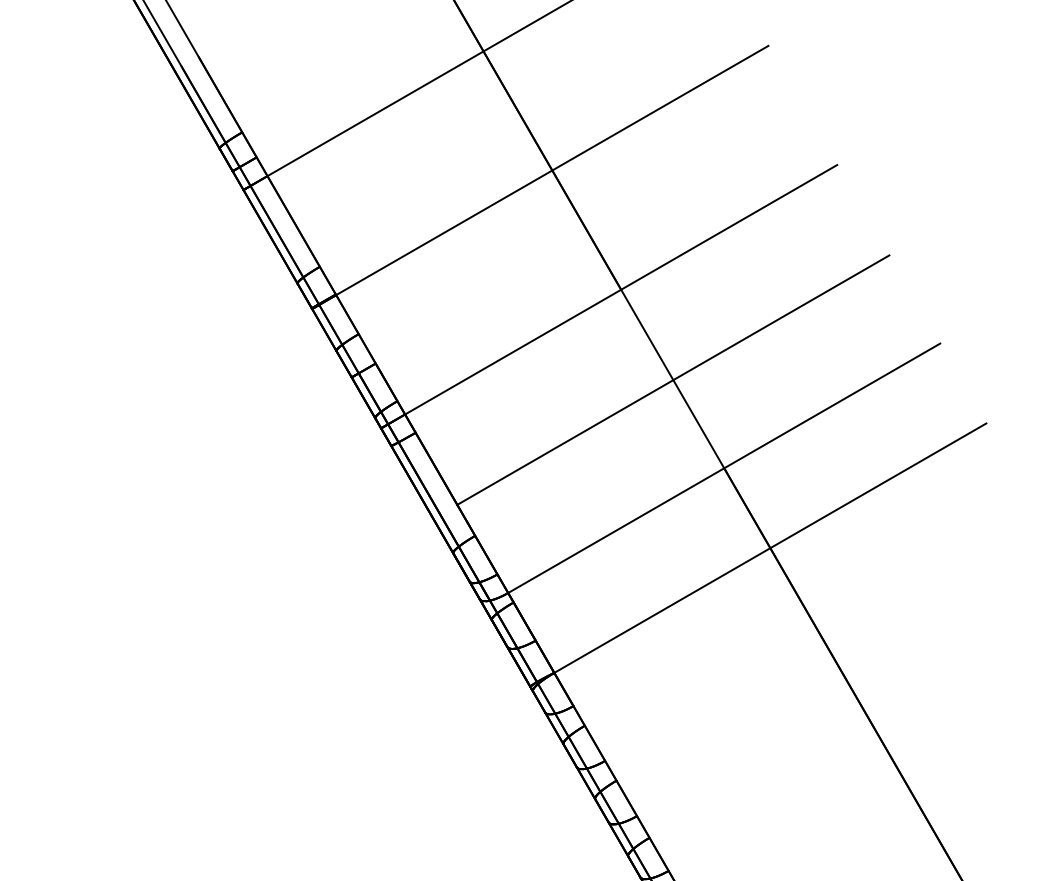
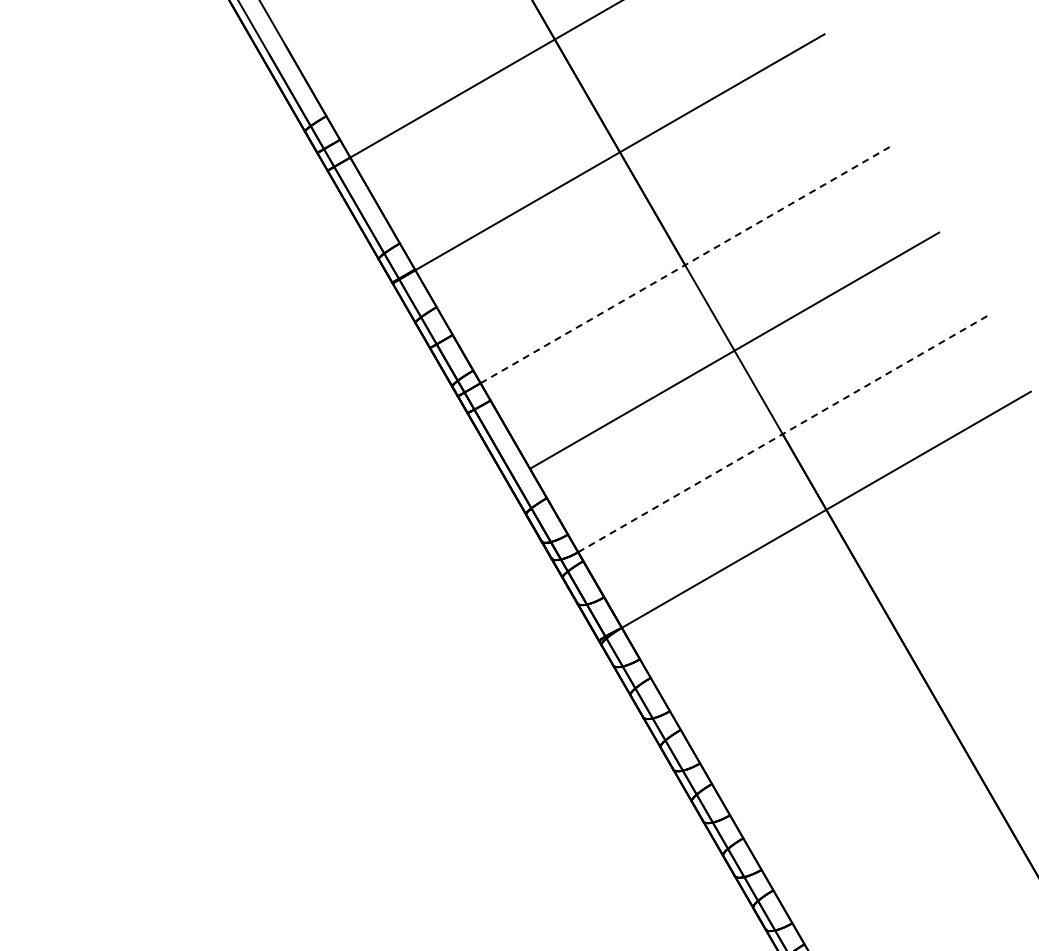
line: (621, 289) -> (685, 264), solid -> dashed
line: (724, 468) -> (782, 434), solid -> dashed

